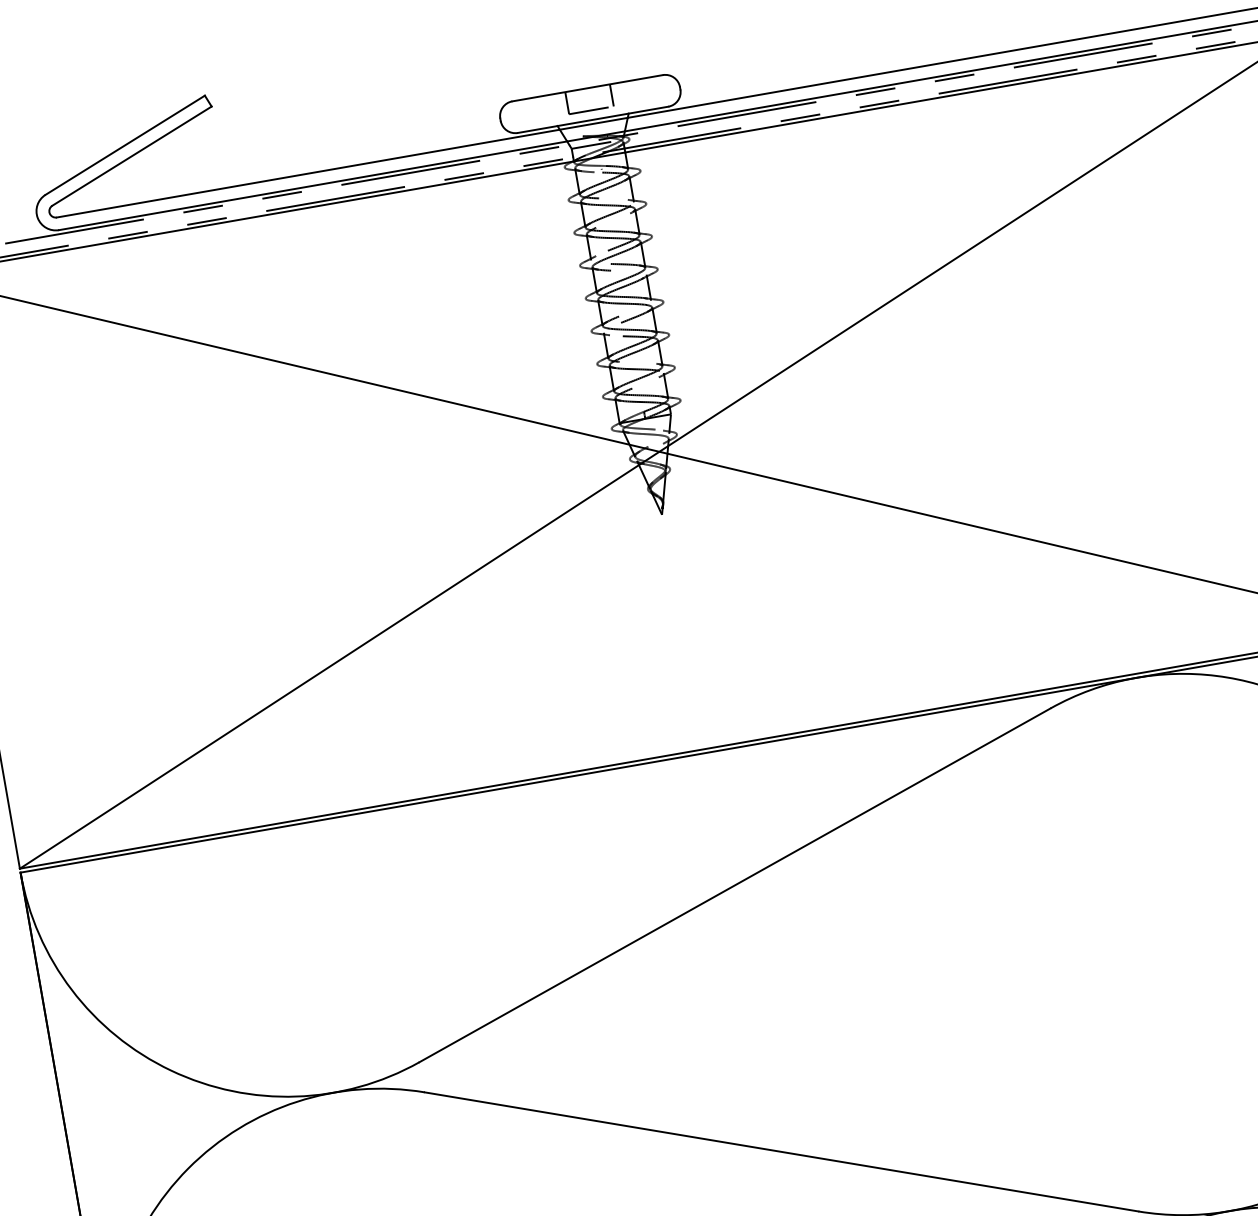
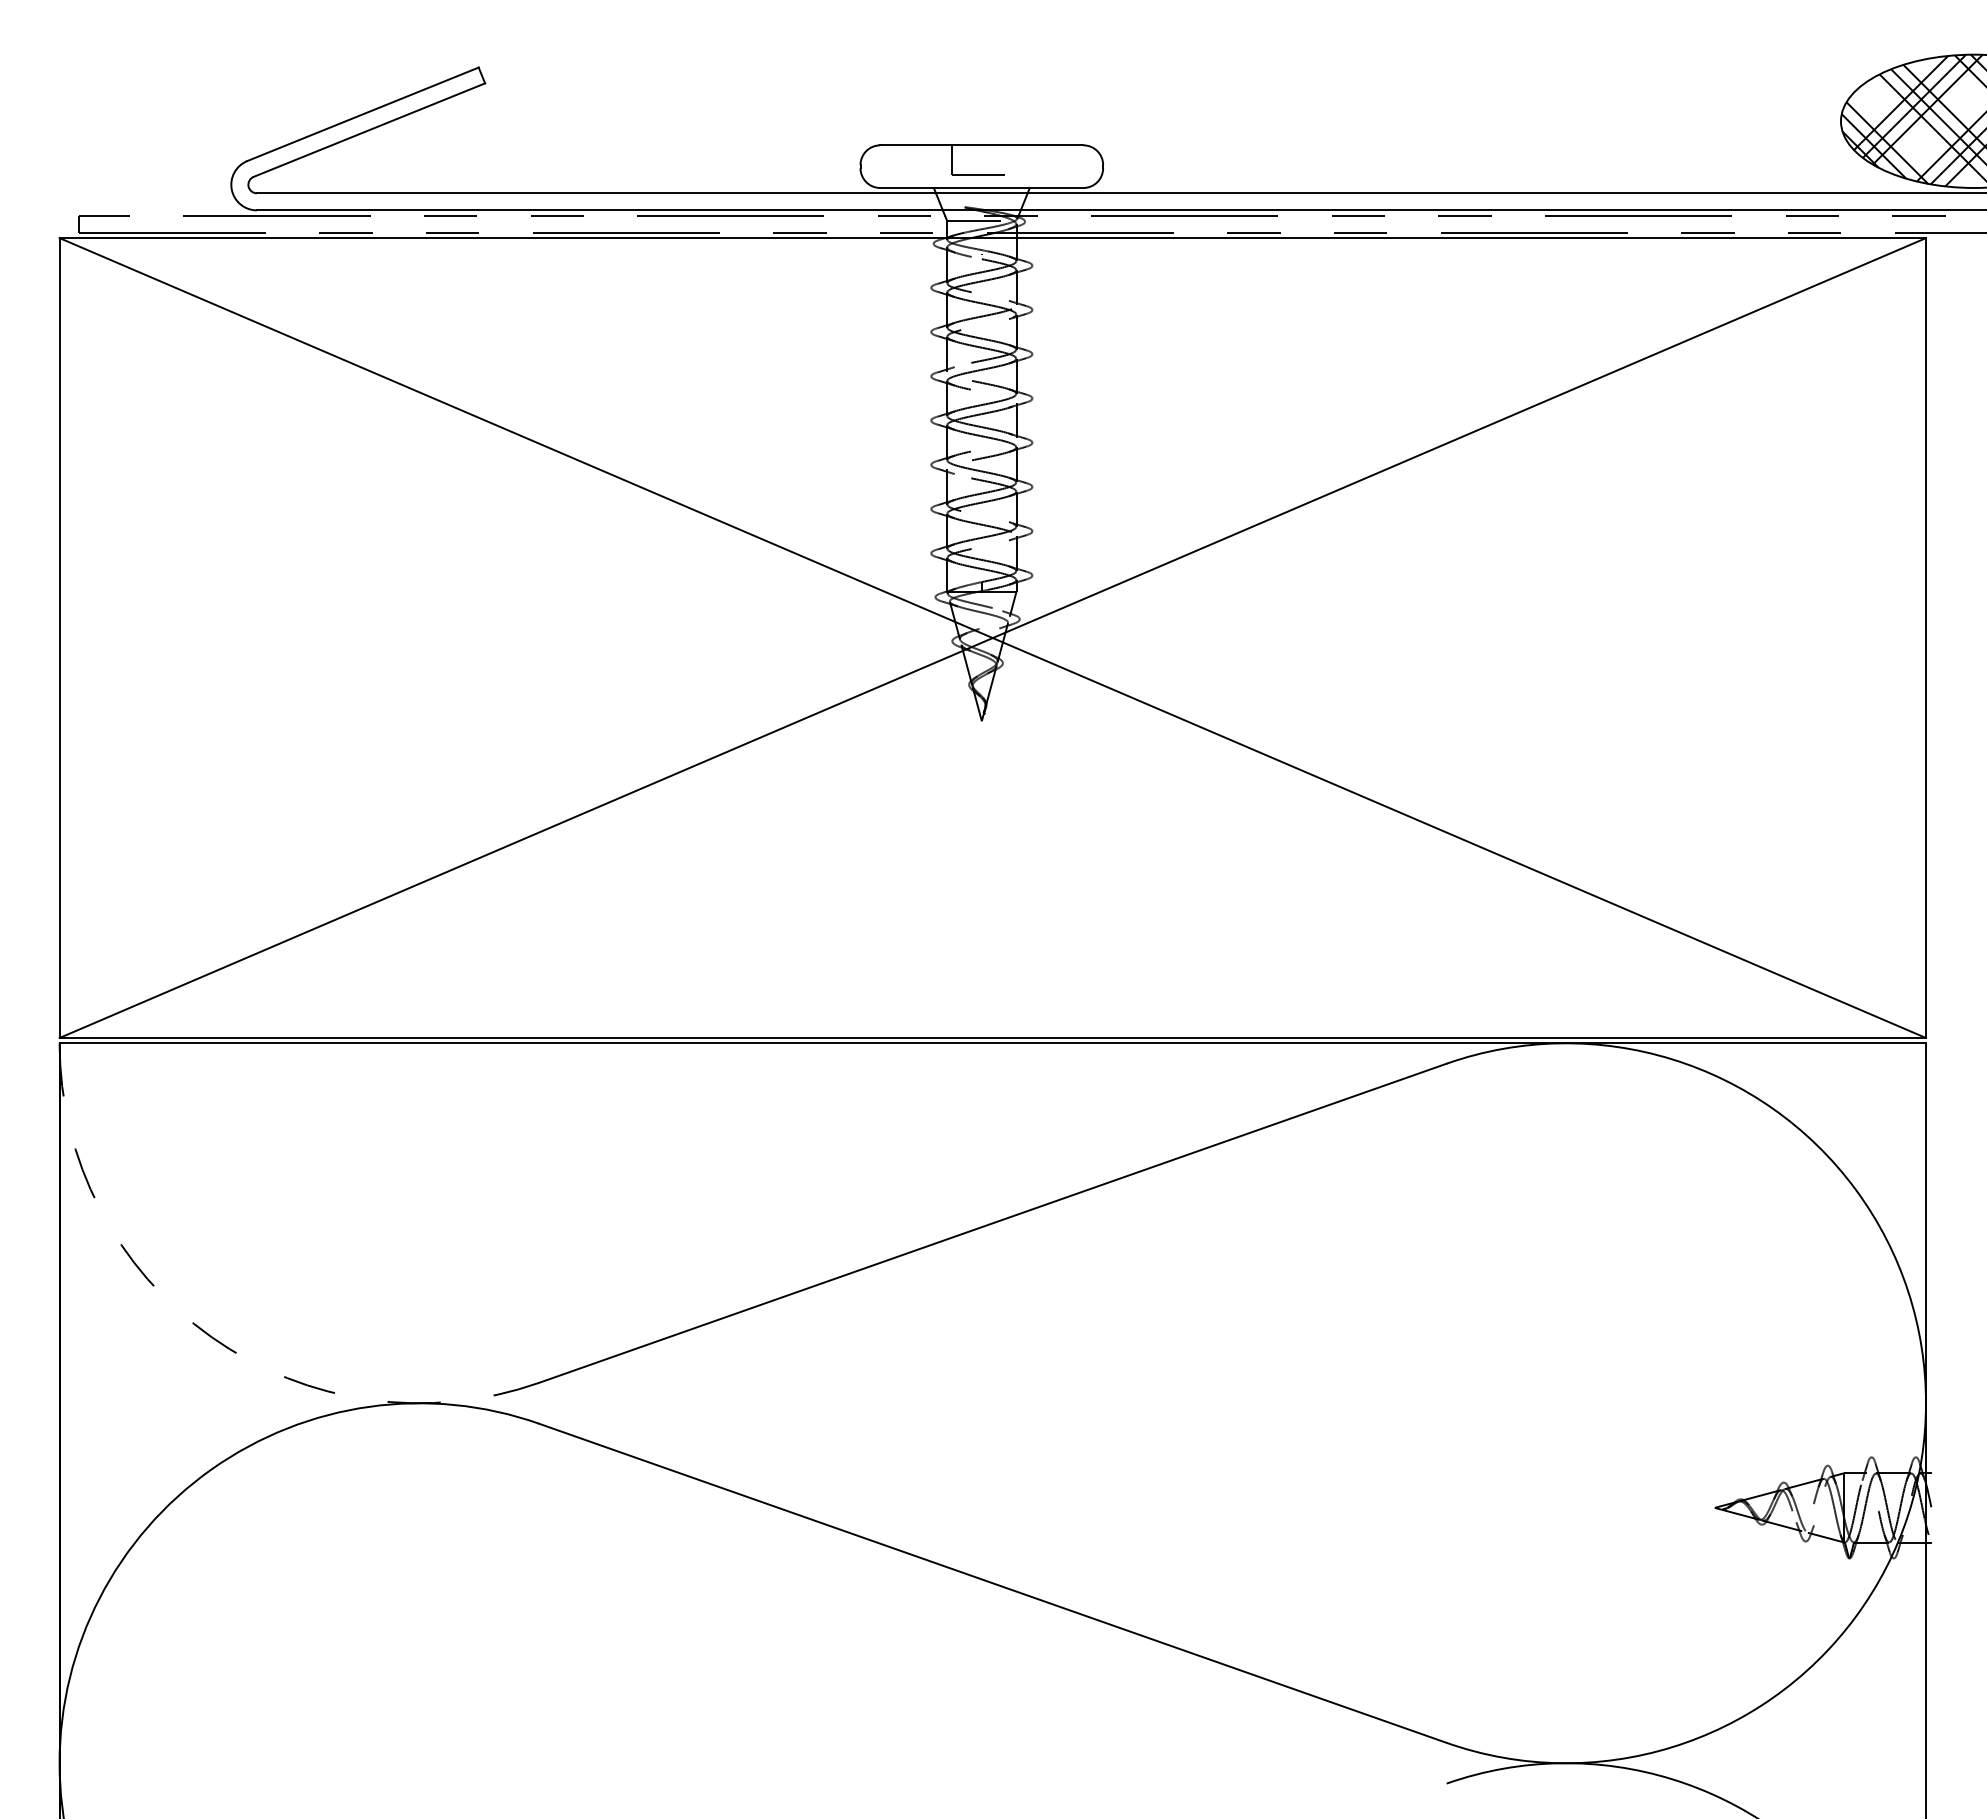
line: (611, 95) -> (1011, 160), removed
arc: (171, 1070) -> (211, 1337), solid -> dashed

